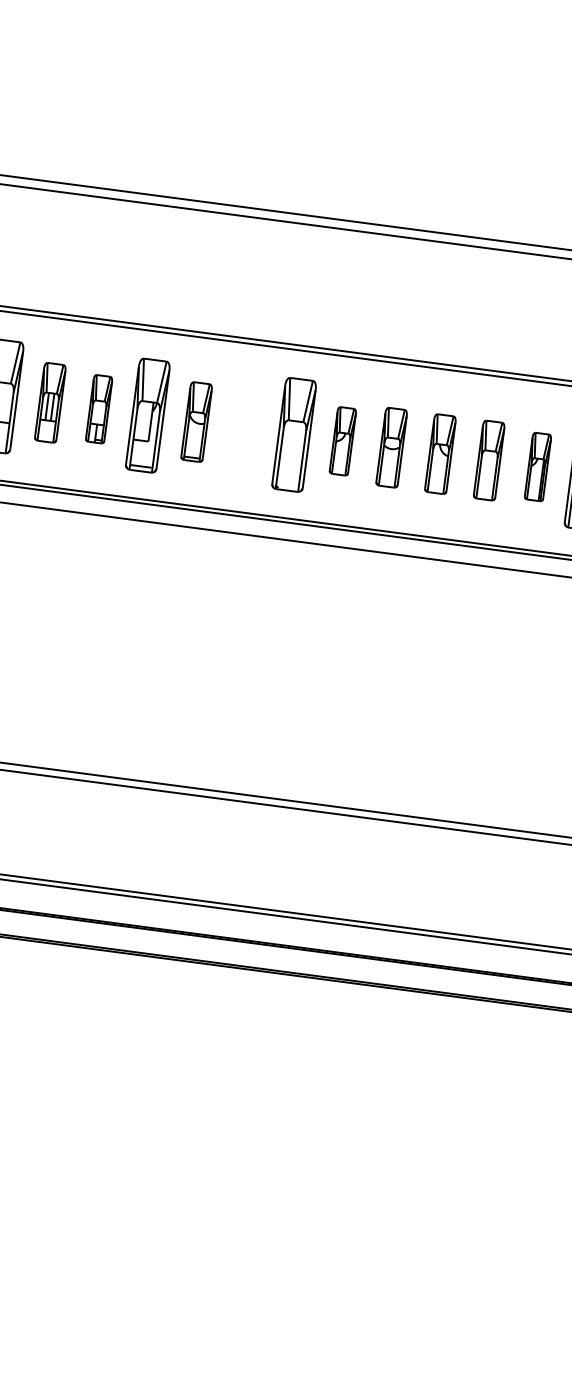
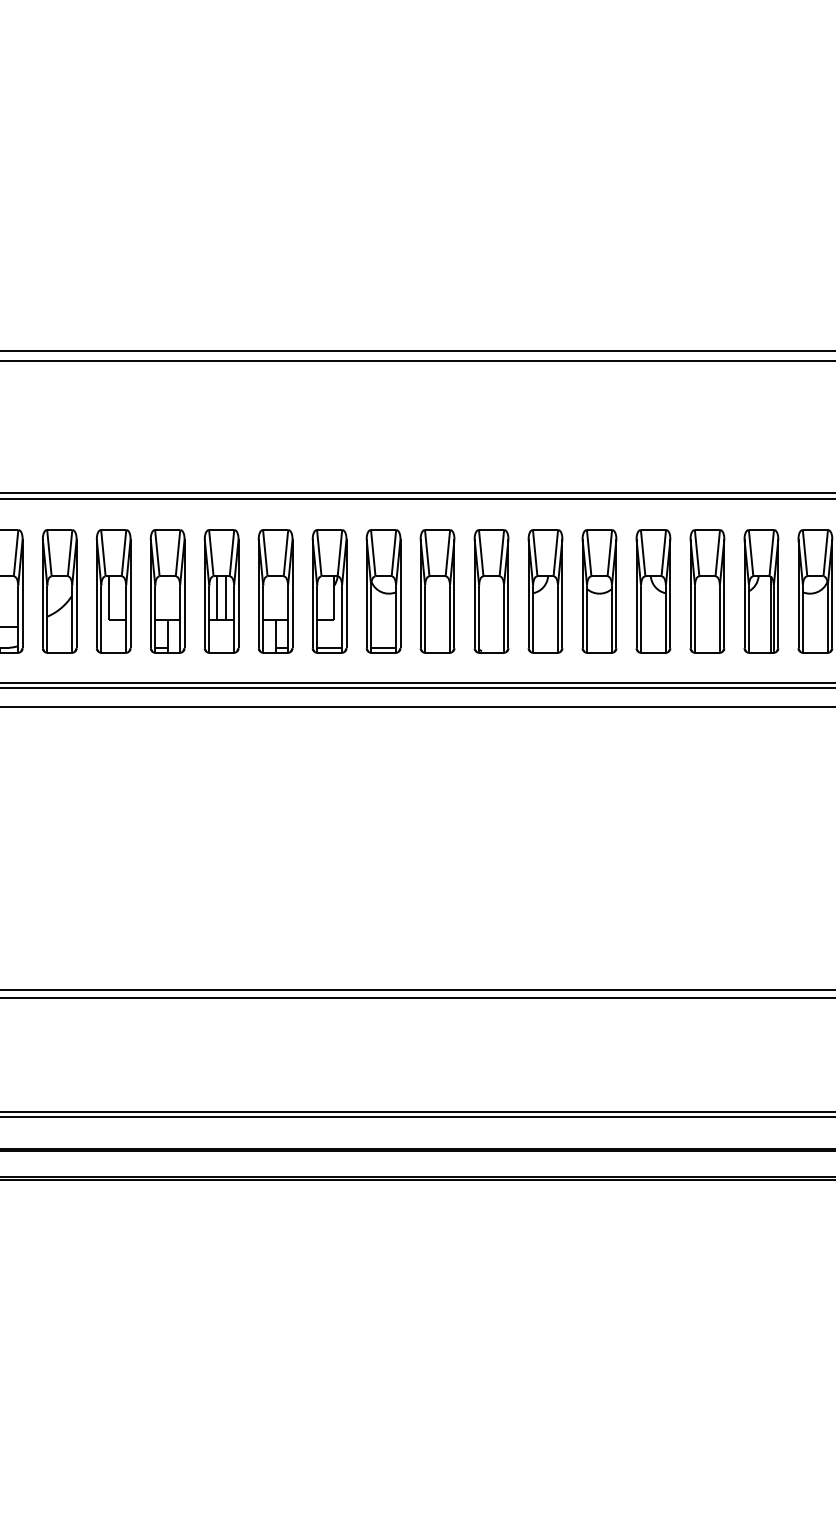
part: (50, 402) -> (221, 591), size x1.43
part: (99, 409) -> (275, 591), size x1.67
part: (196, 422) -> (383, 591), size x1.43
part: (245, 428) -> (437, 591), added
part: (342, 441) -> (545, 591), size x1.67
part: (391, 447) -> (599, 591), size x1.43
part: (440, 454) -> (653, 591), size x1.43
part: (489, 460) -> (707, 591), size x1.43
part: (538, 467) -> (761, 591), size x1.67

